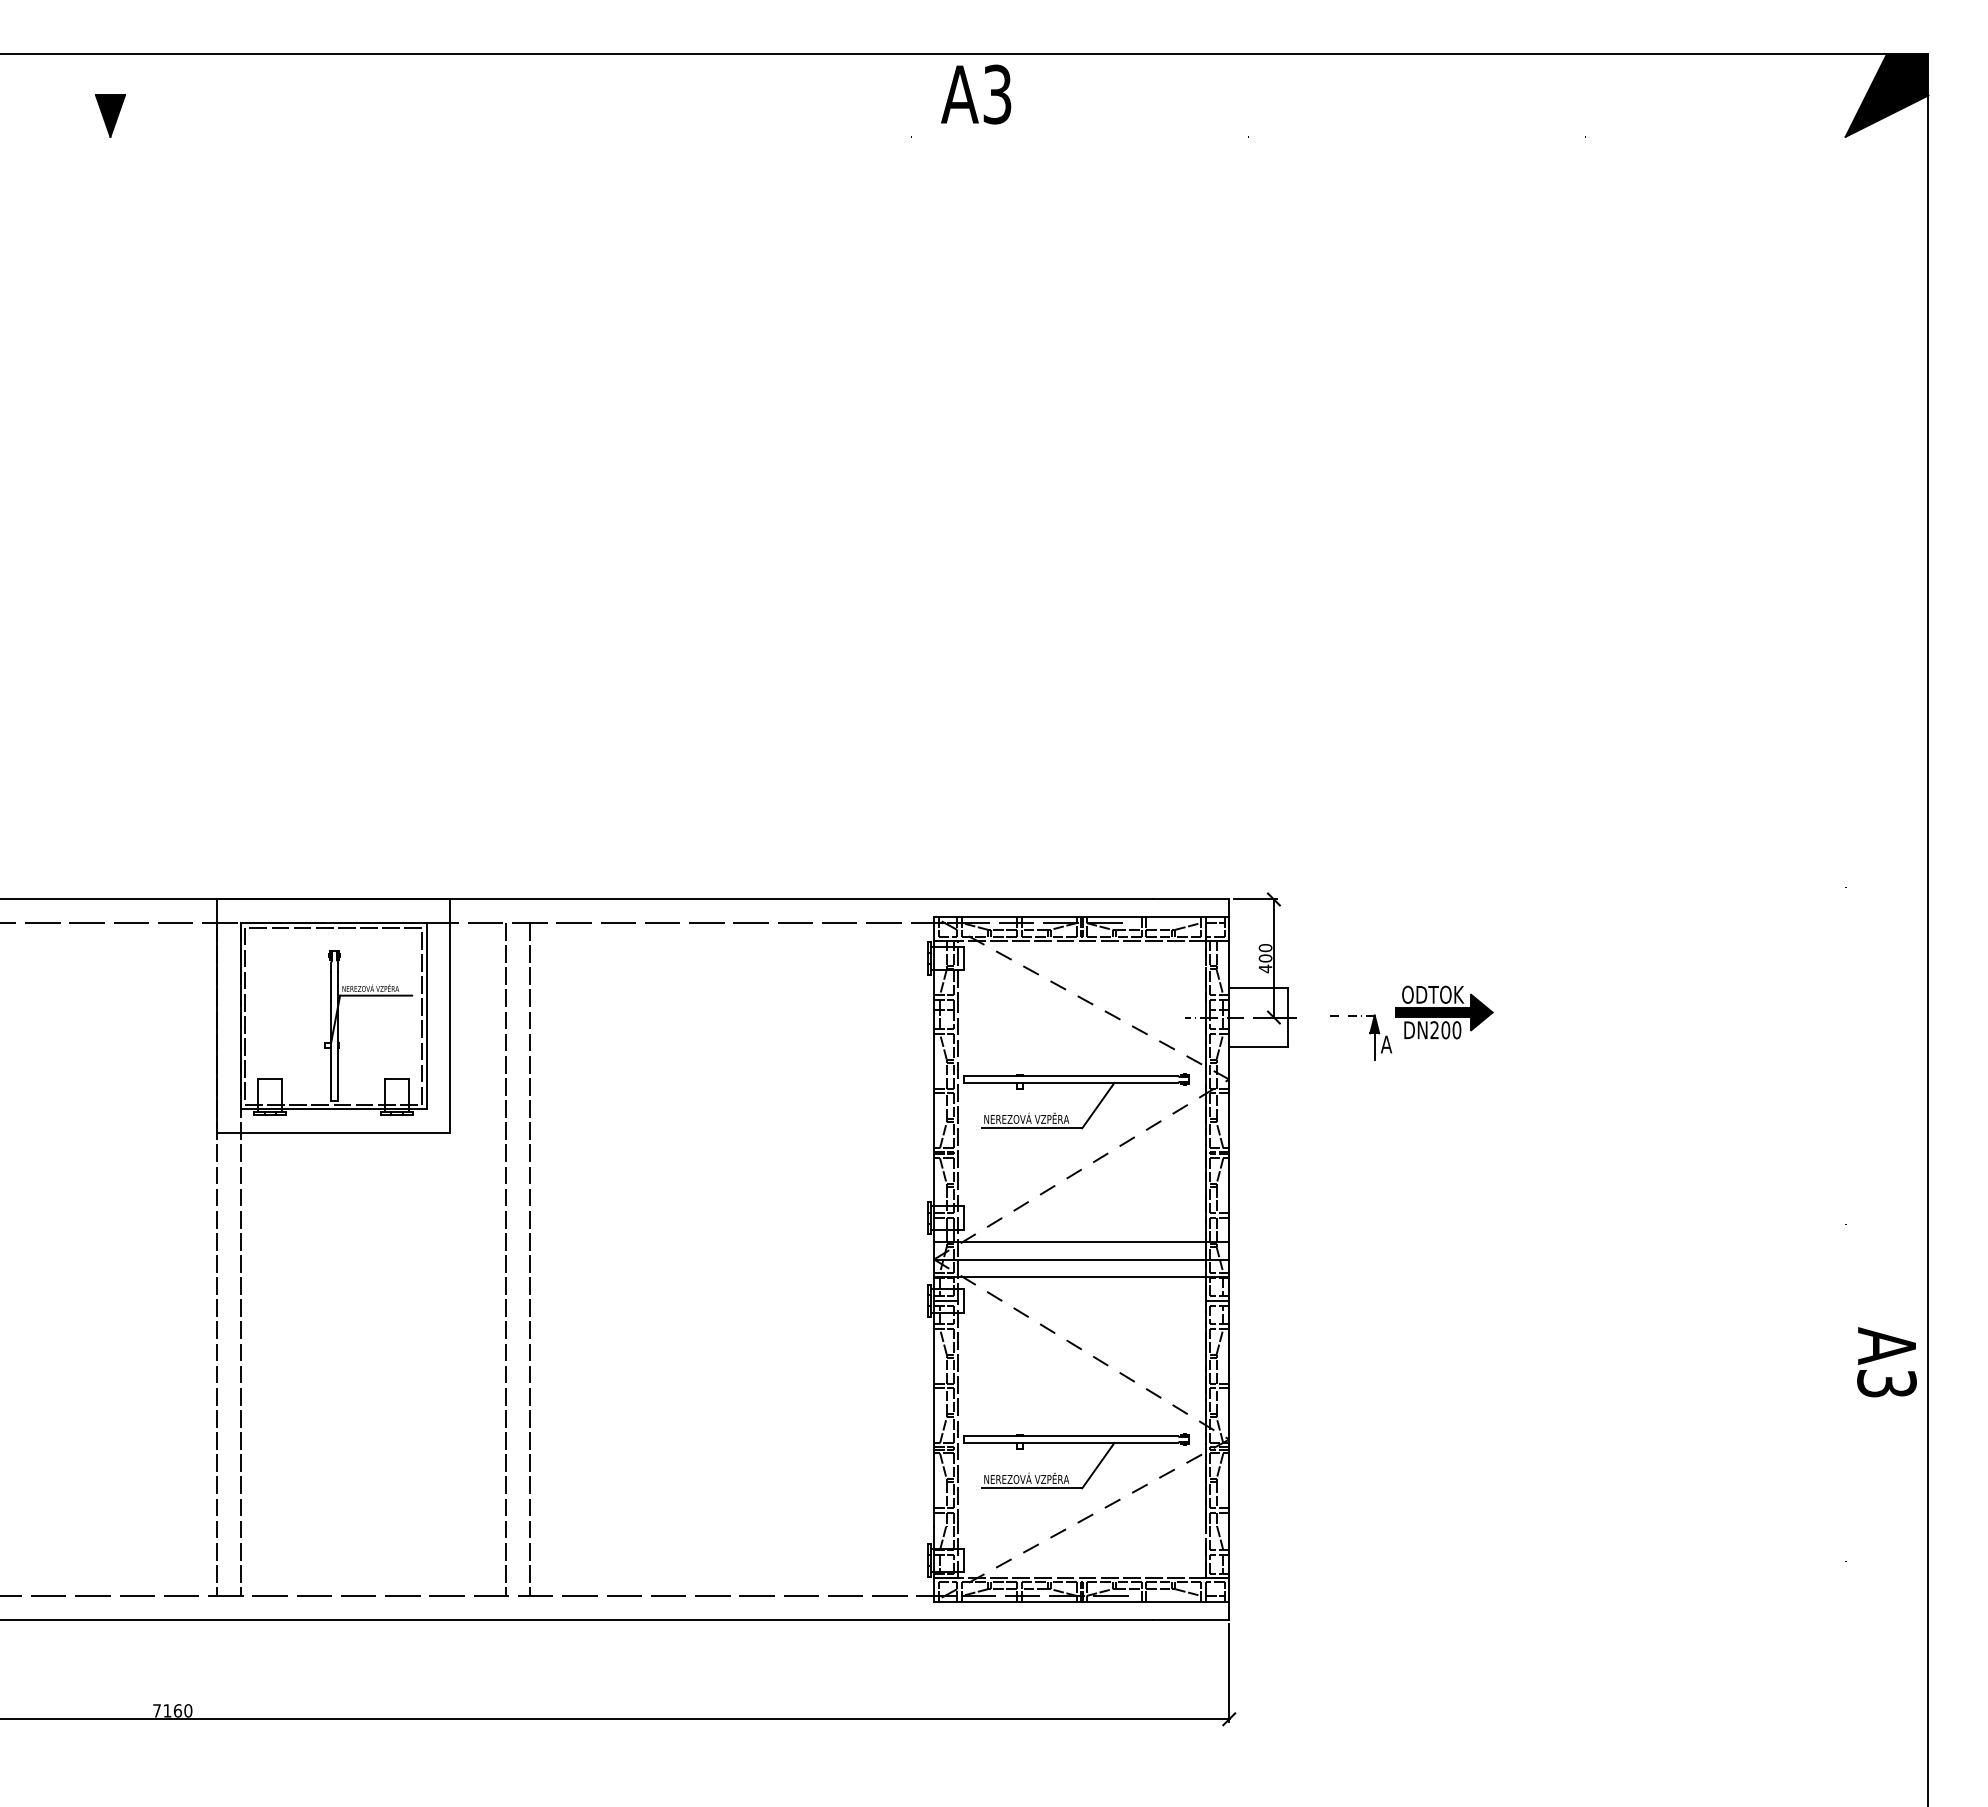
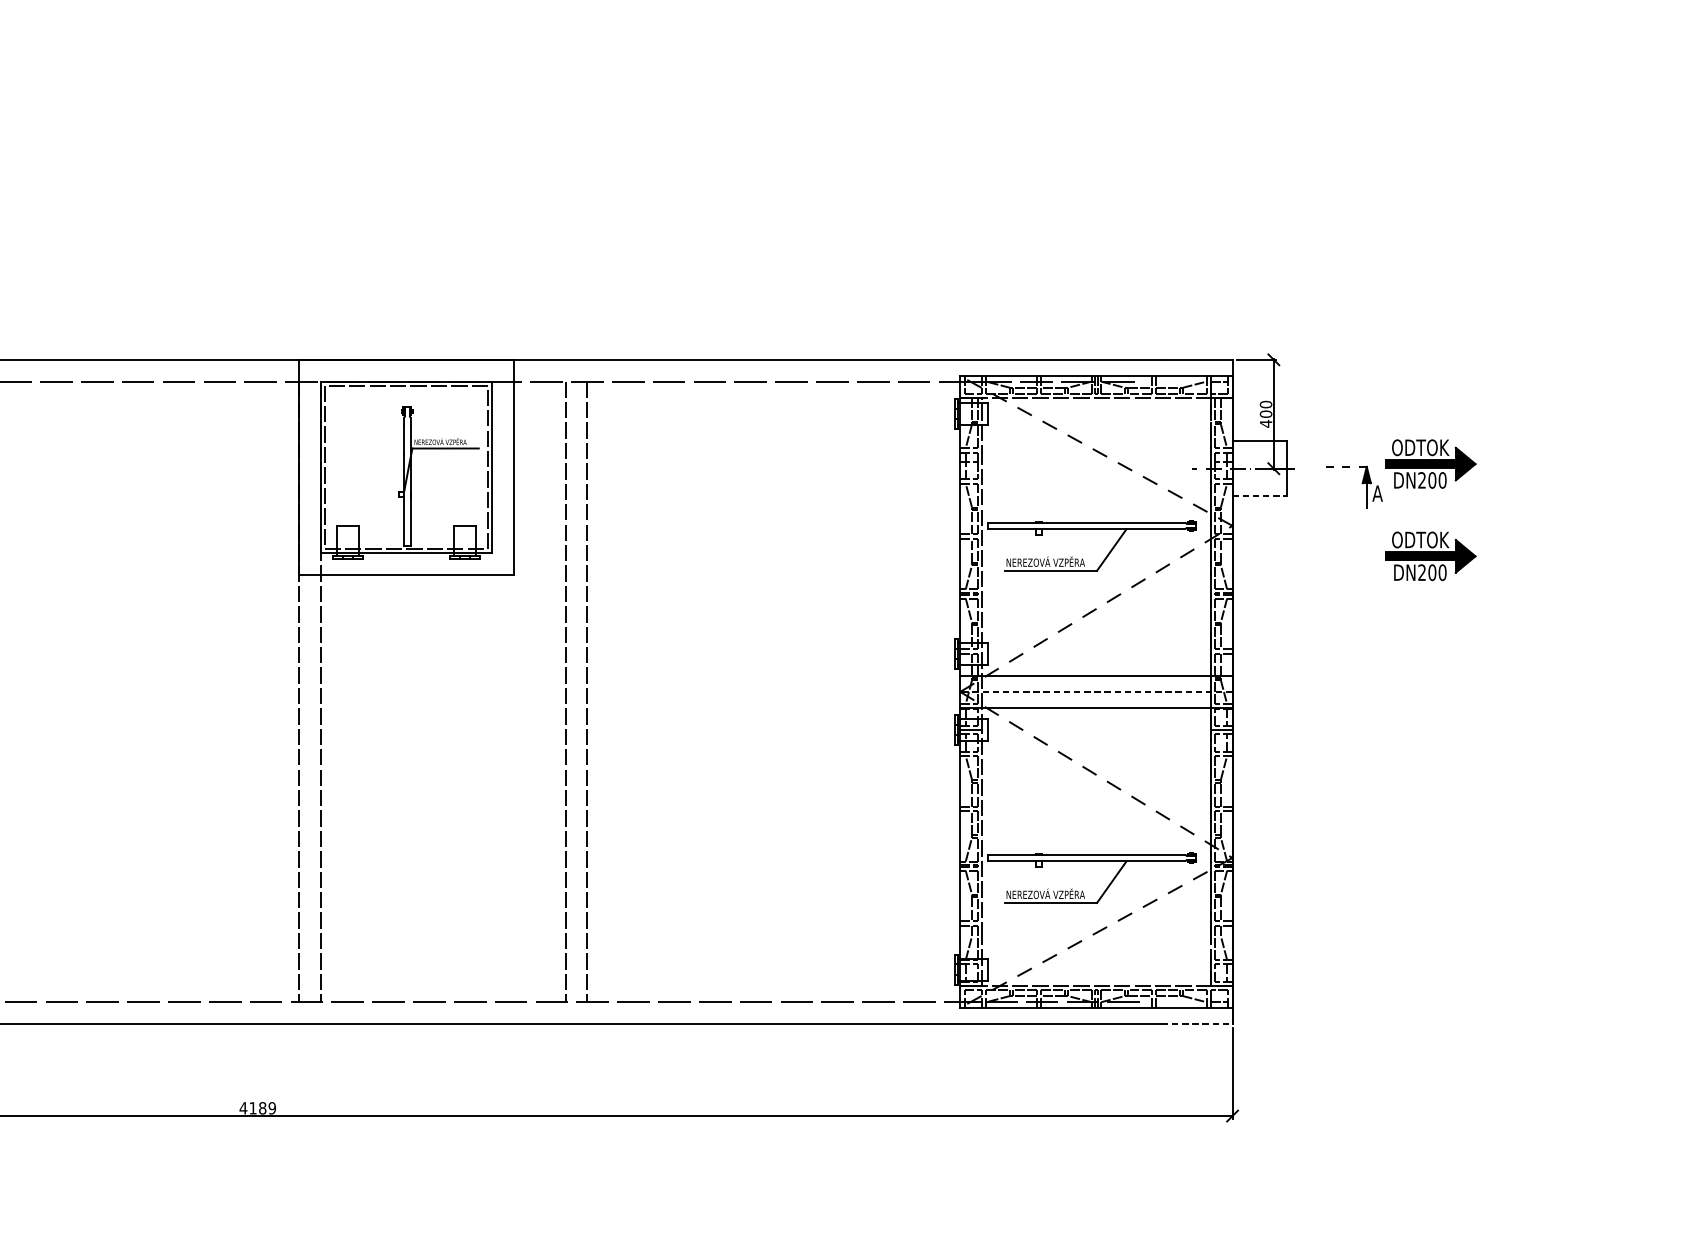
line: (1258, 1047) -> (1259, 496), solid -> dashed
part: (1444, 1112) -> (1431, 556), added
line: (1081, 1259) -> (1096, 691), solid -> dashed
line: (1191, 1619) -> (1197, 1024), solid -> dashed
text: (172, 1710) -> (257, 1107), 7160 -> 4189

